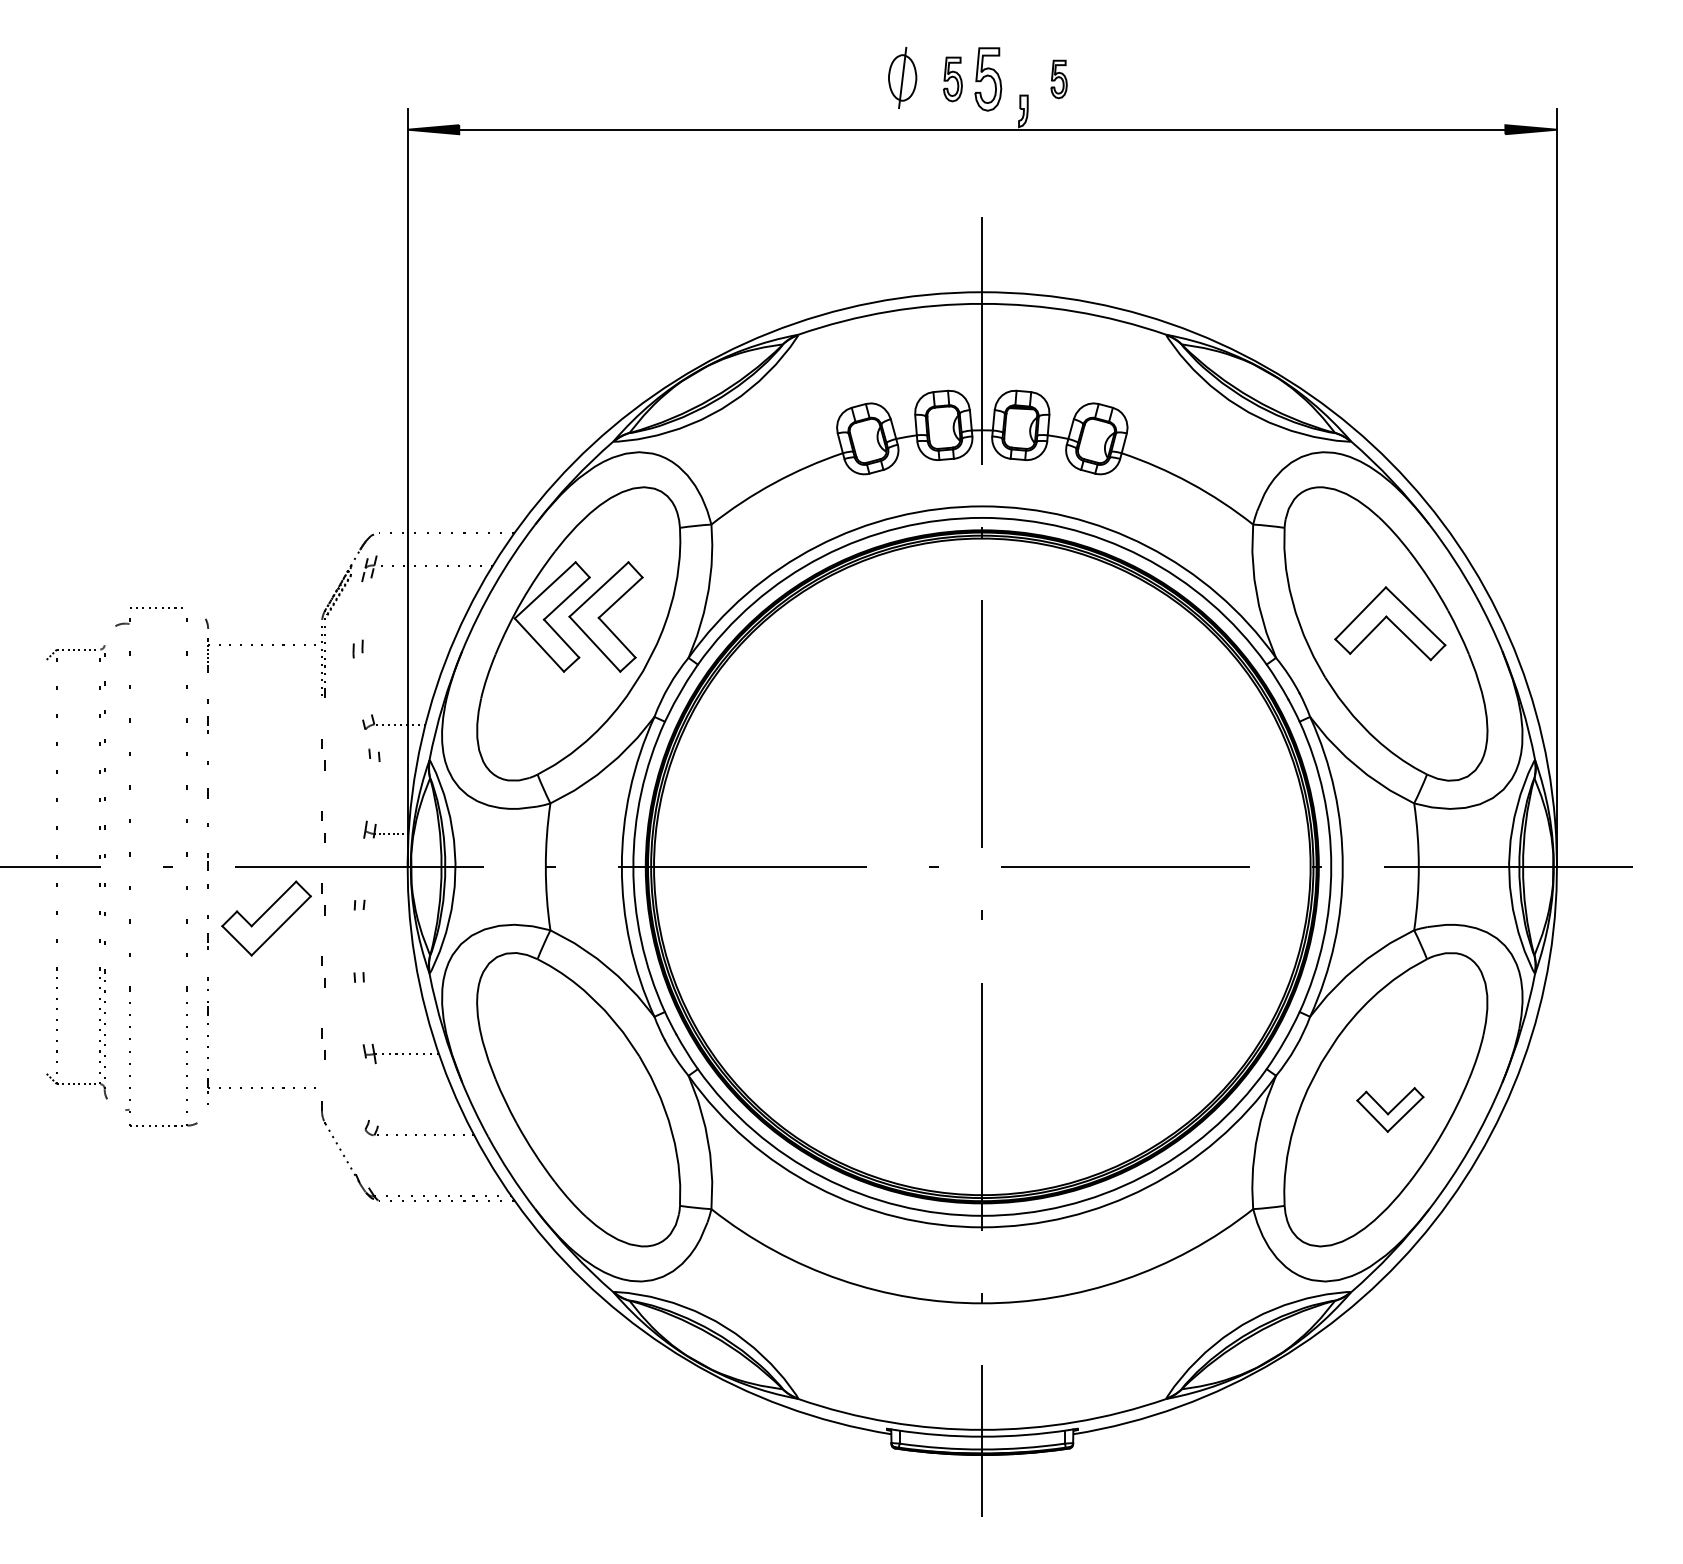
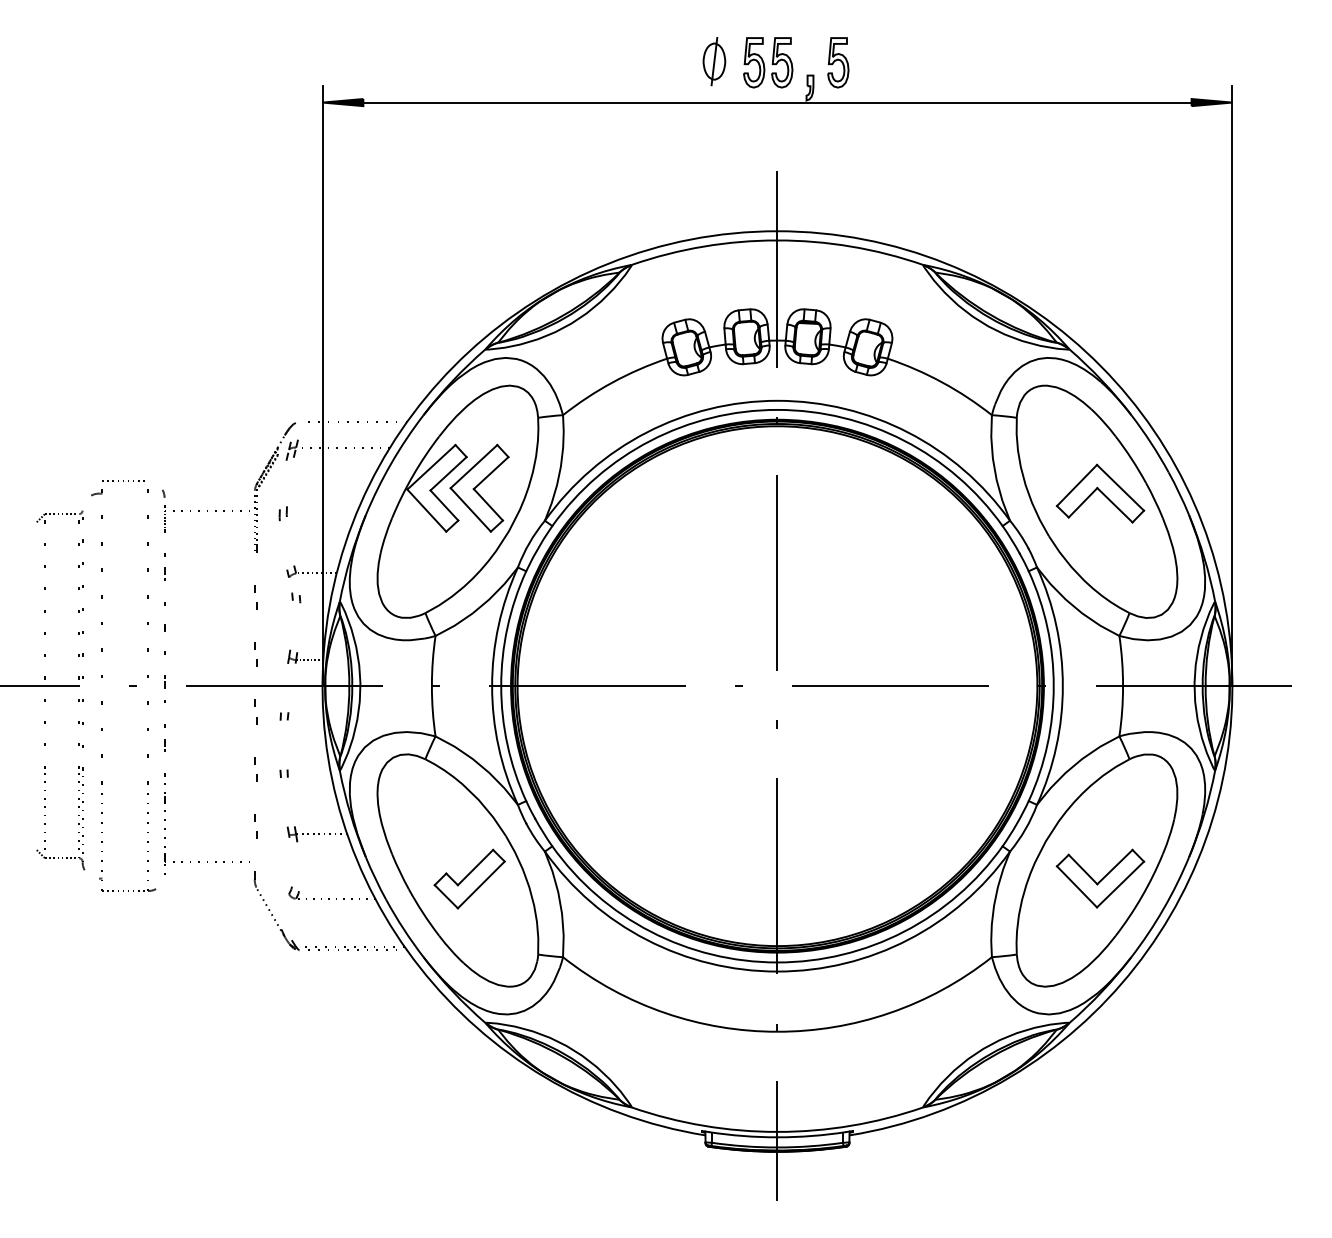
part: (952, 79) -> (753, 62), size x1.43
part: (1058, 79) -> (837, 62), size x1.67
part: (266, 918) -> (469, 879), moved
part: (1390, 1109) -> (1100, 878), size x1.67

